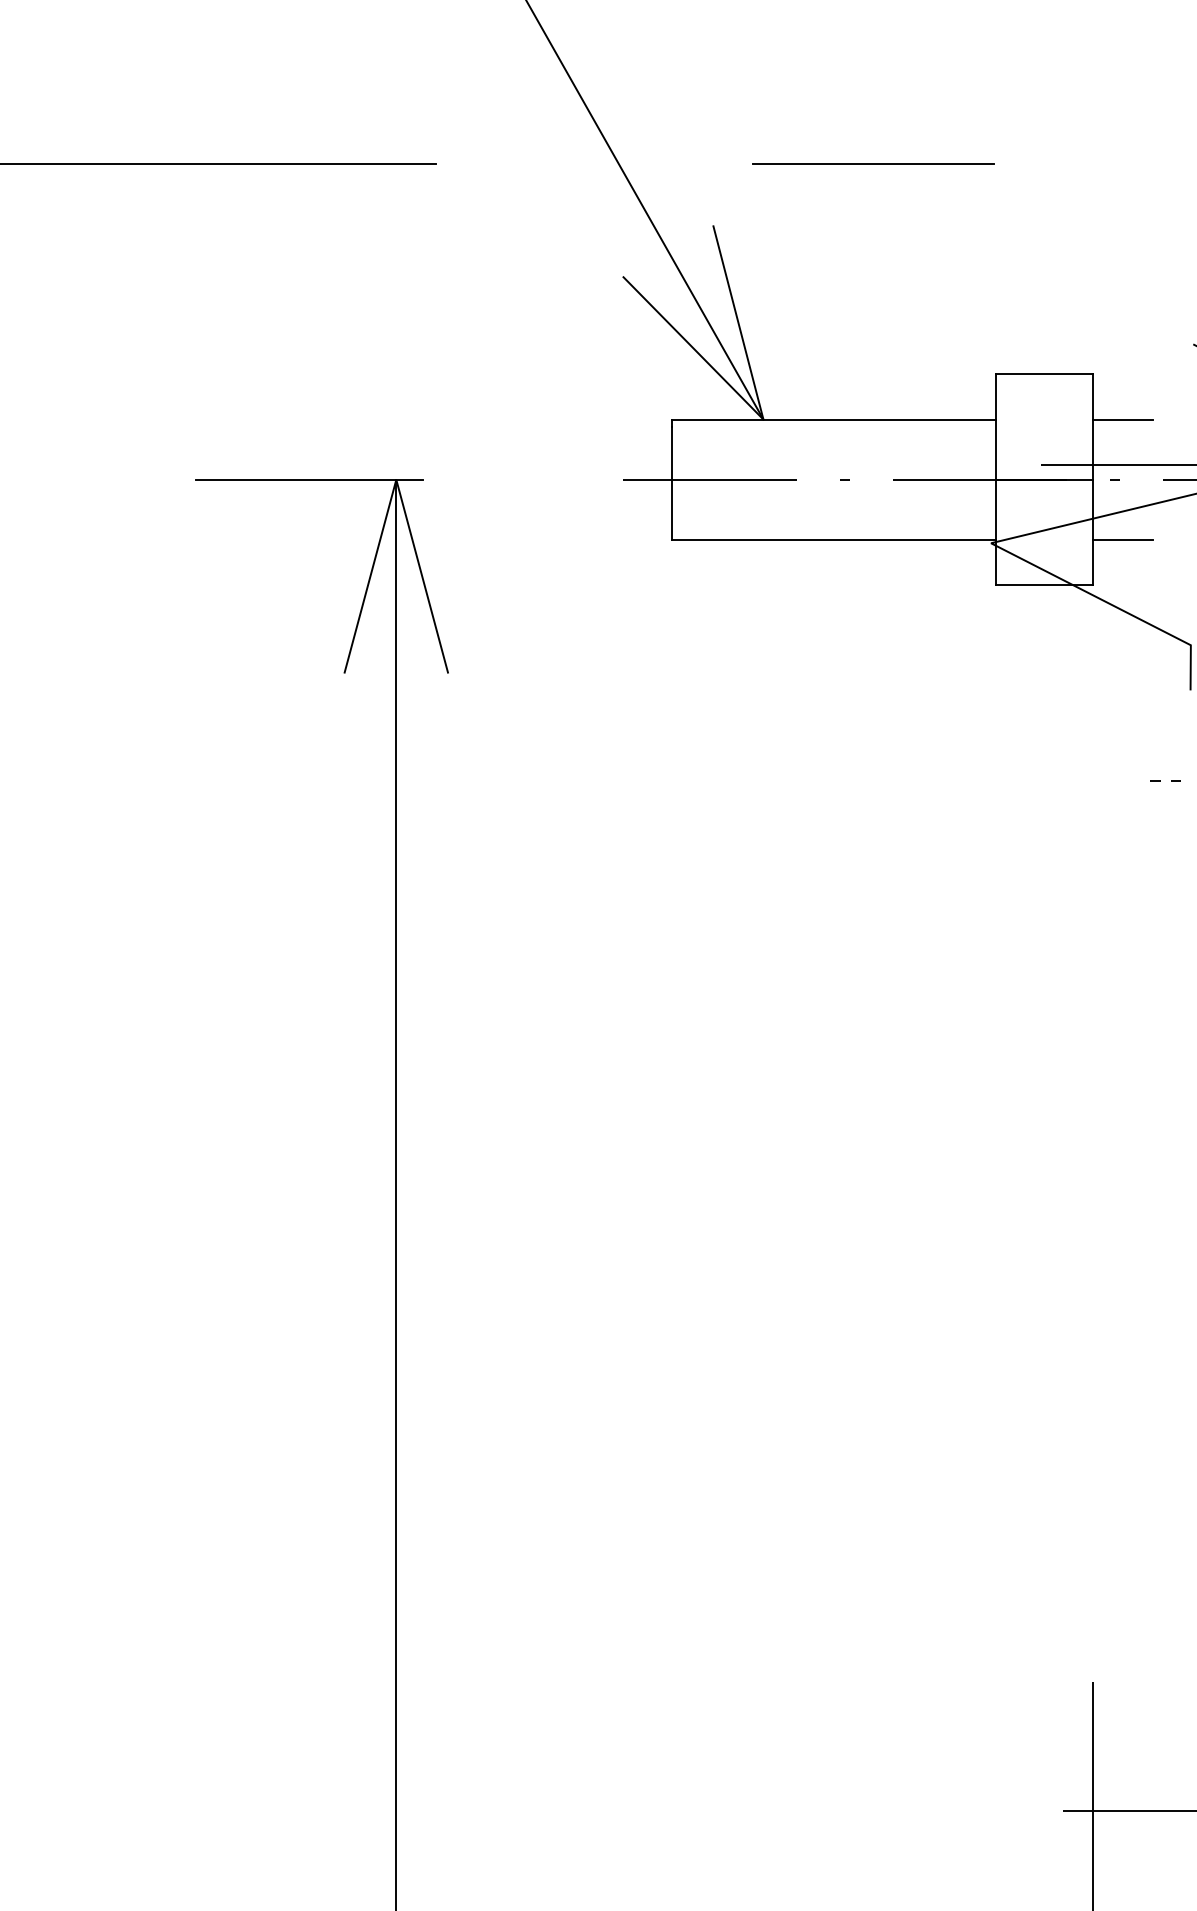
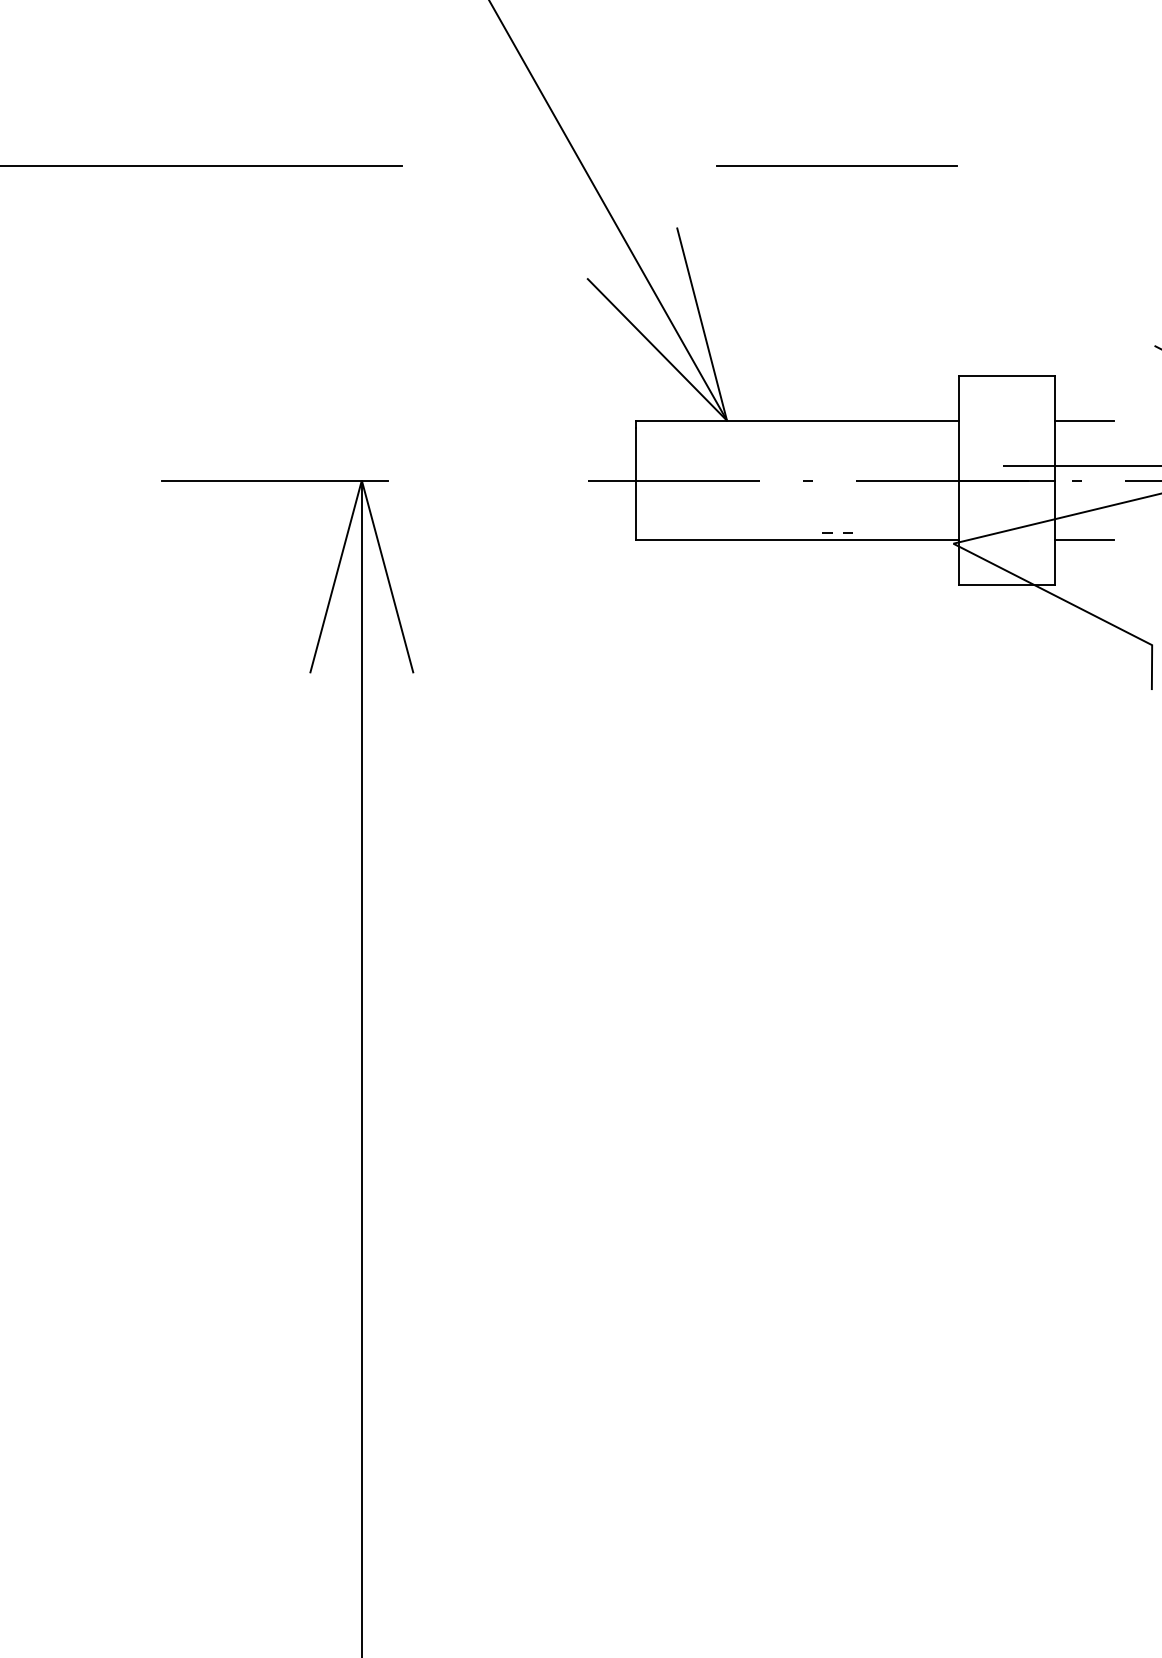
line: (1160, 780) -> (832, 533), moved

